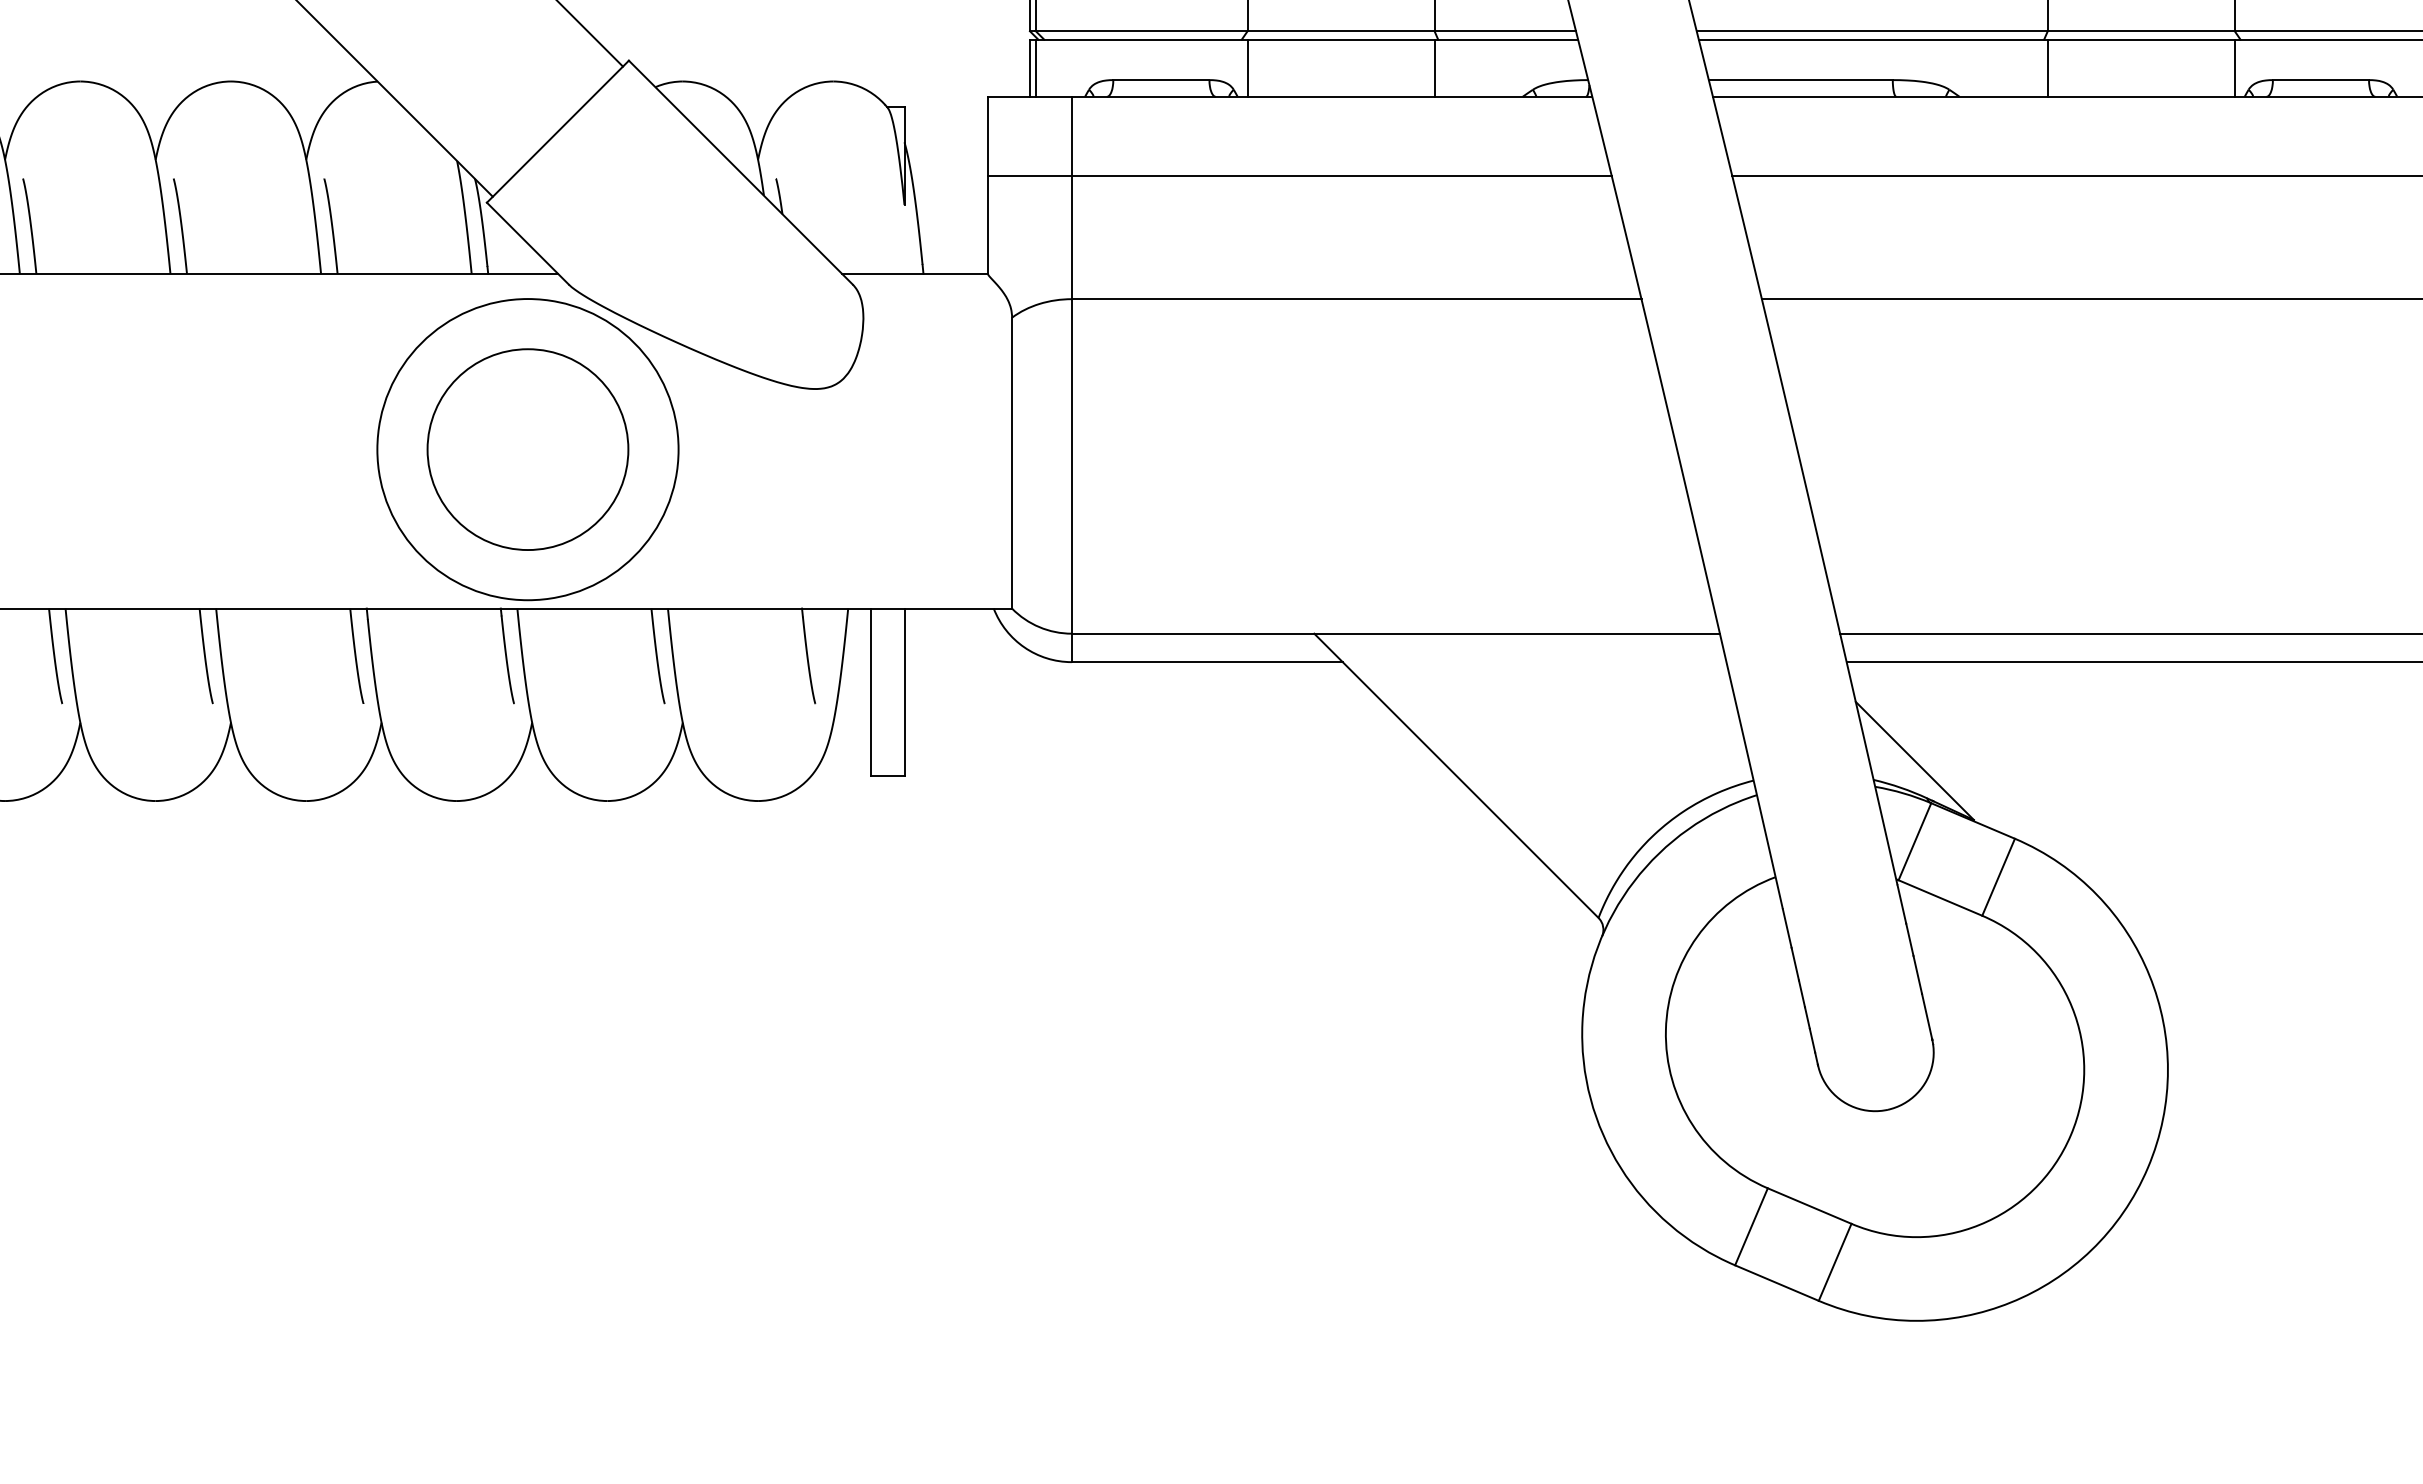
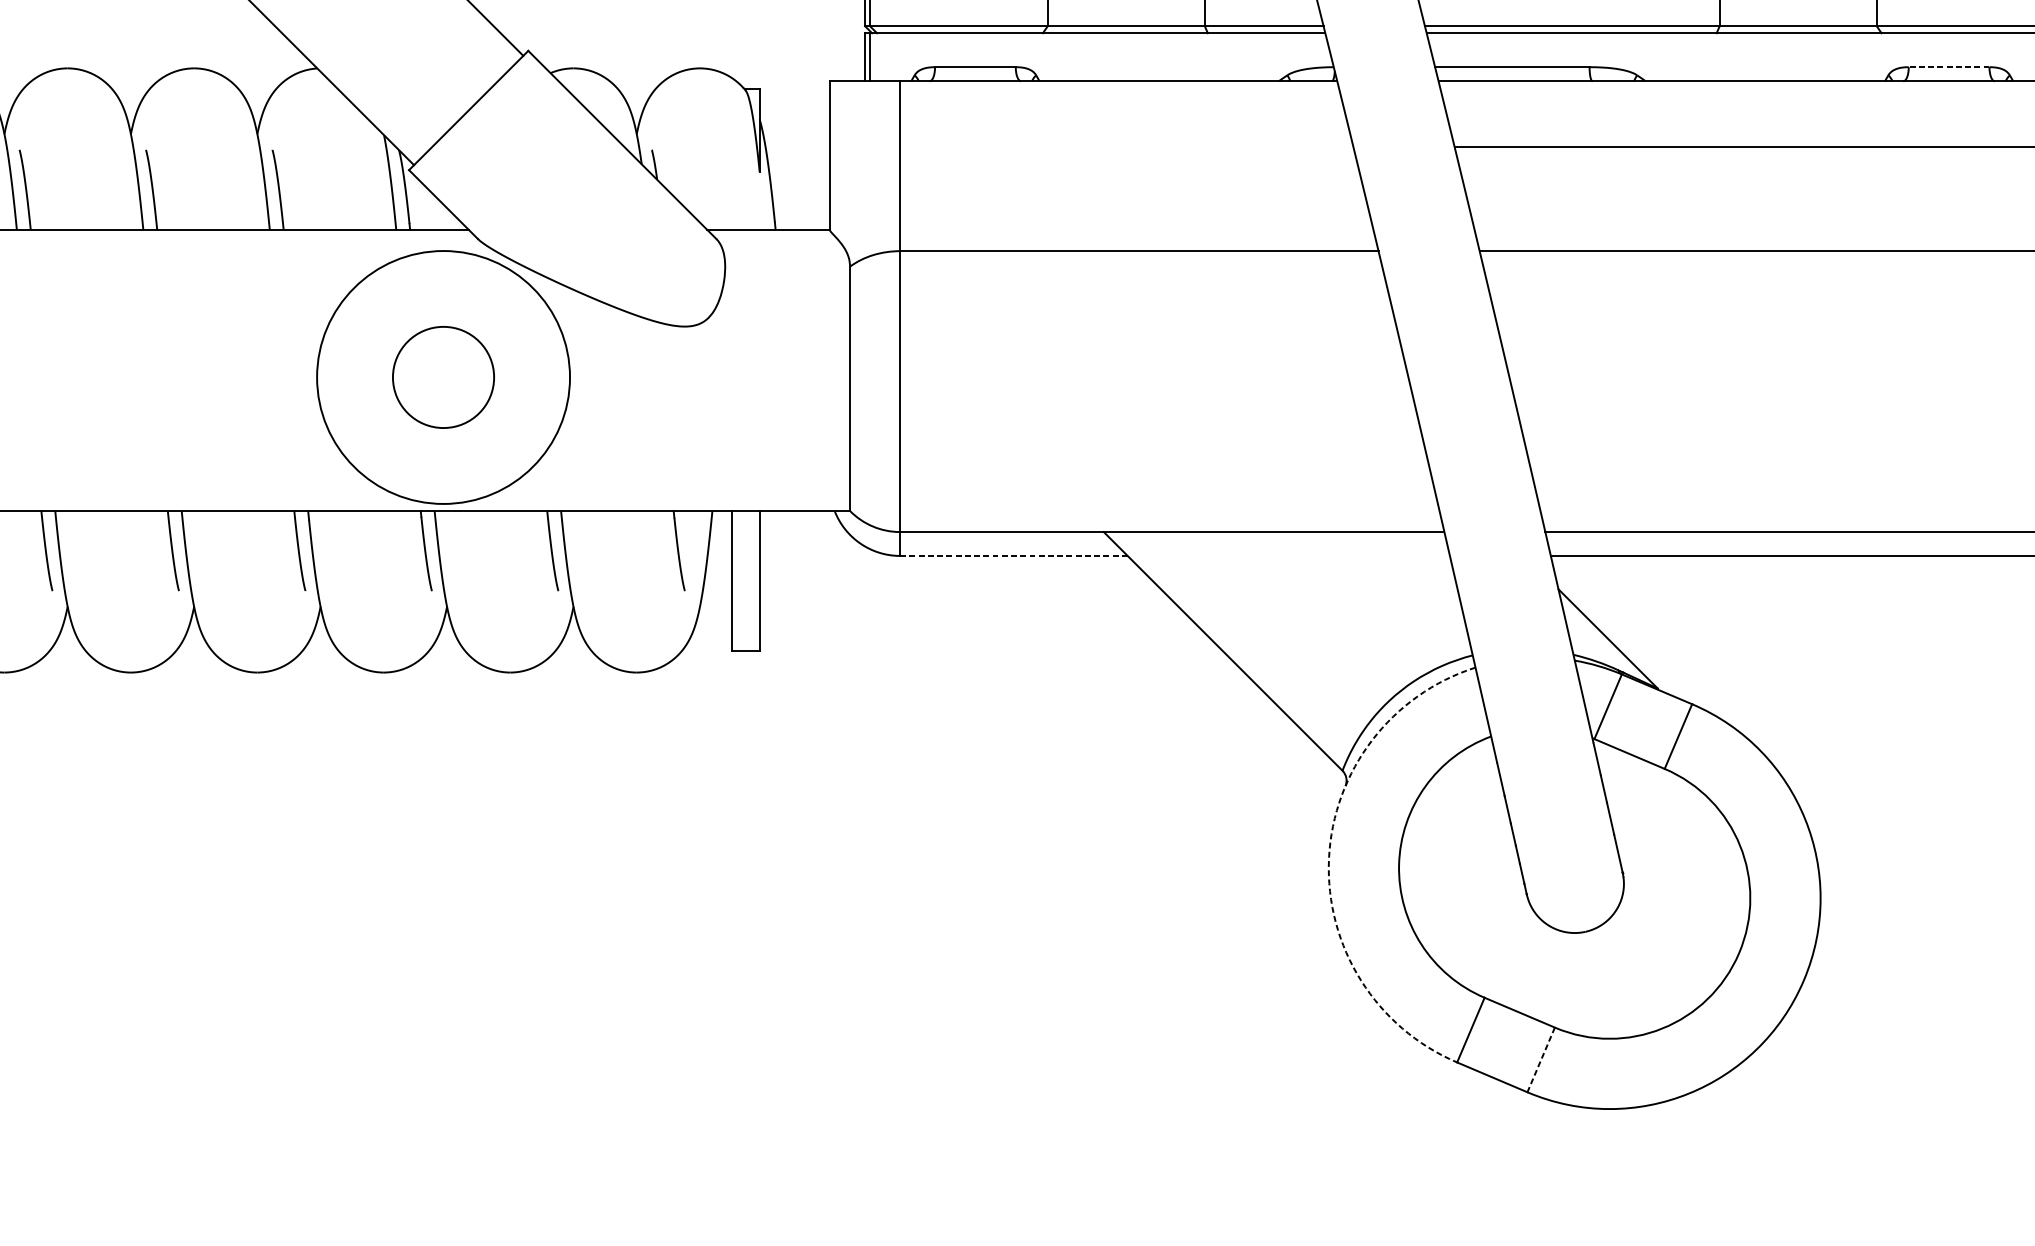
line: (1247, 67) -> (1047, 56), removed
line: (1434, 67) -> (1204, 56), removed
line: (2047, 67) -> (1719, 56), removed
line: (2234, 67) -> (1876, 56), removed
line: (2320, 80) -> (1948, 67), solid -> dashed
line: (1299, 175) -> (1091, 147), removed
circle: (527, 449) -> (443, 377), size x0.6
line: (1207, 662) -> (1014, 556), solid -> dashed
arc: (1582, 1022) -> (1329, 858), solid -> dashed
line: (1835, 1262) -> (1541, 1060), solid -> dashed

